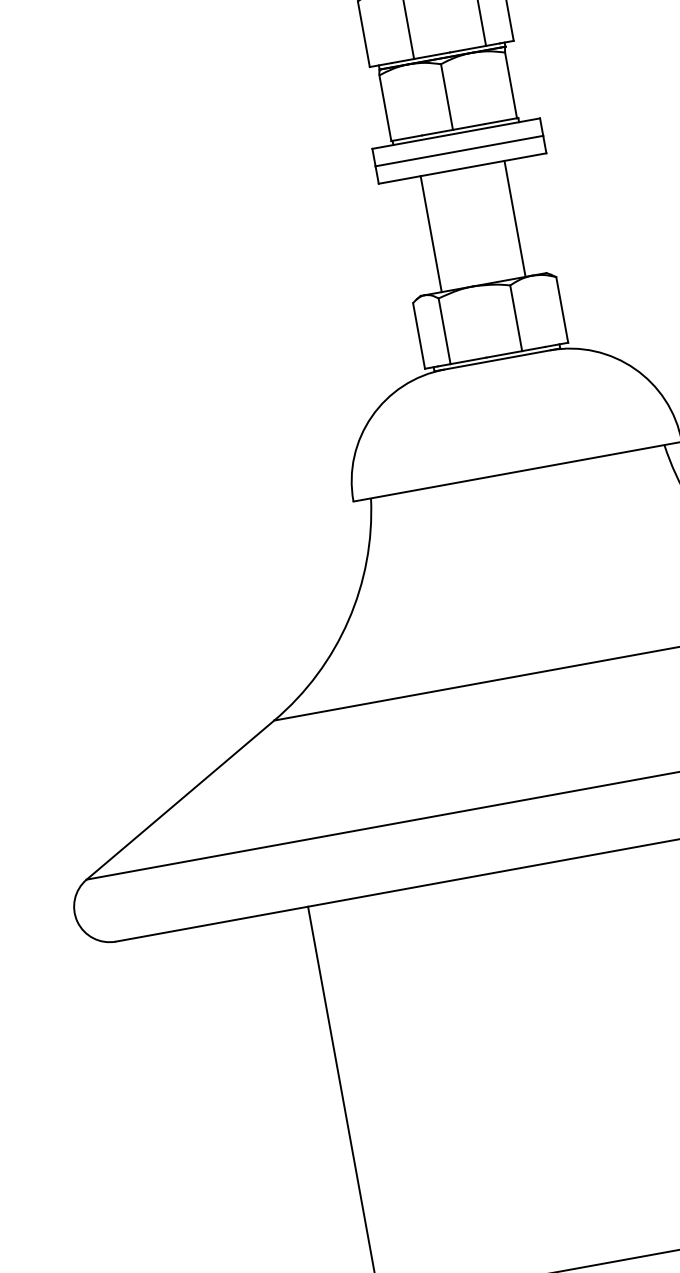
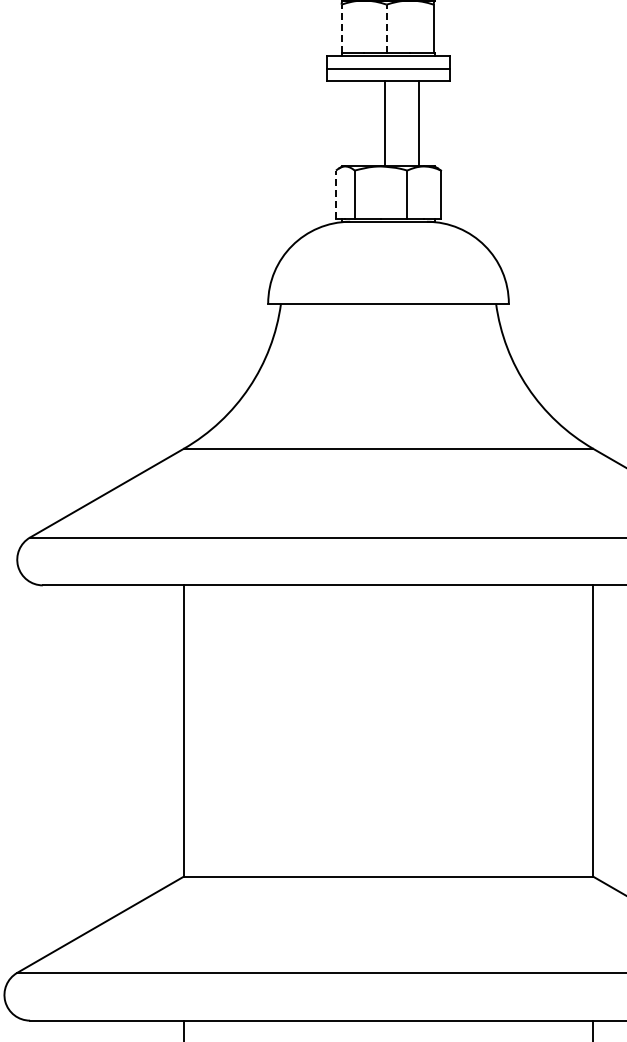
line: (446, 96) -> (386, 28), solid -> dashed
line: (385, 107) -> (341, 28), solid -> dashed
line: (430, 233) -> (384, 123), moved
line: (419, 335) -> (336, 194), solid -> dashed

